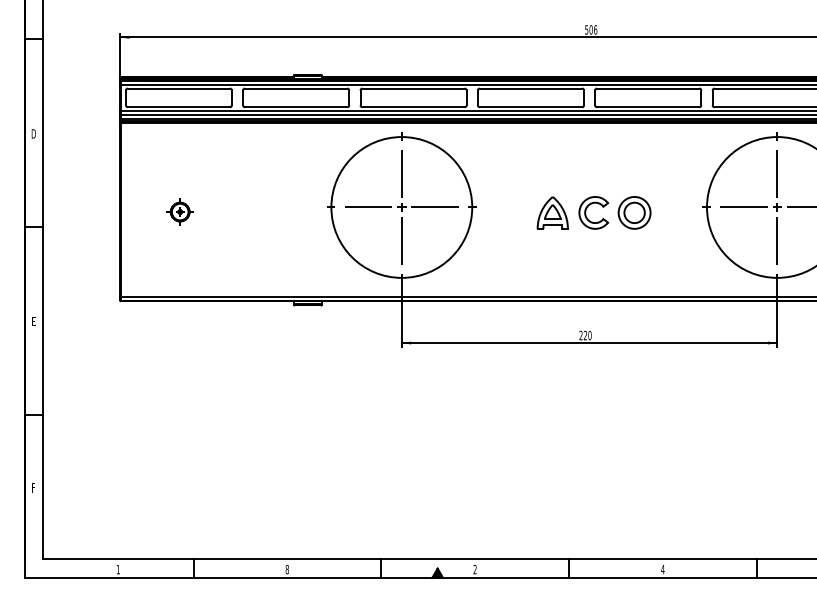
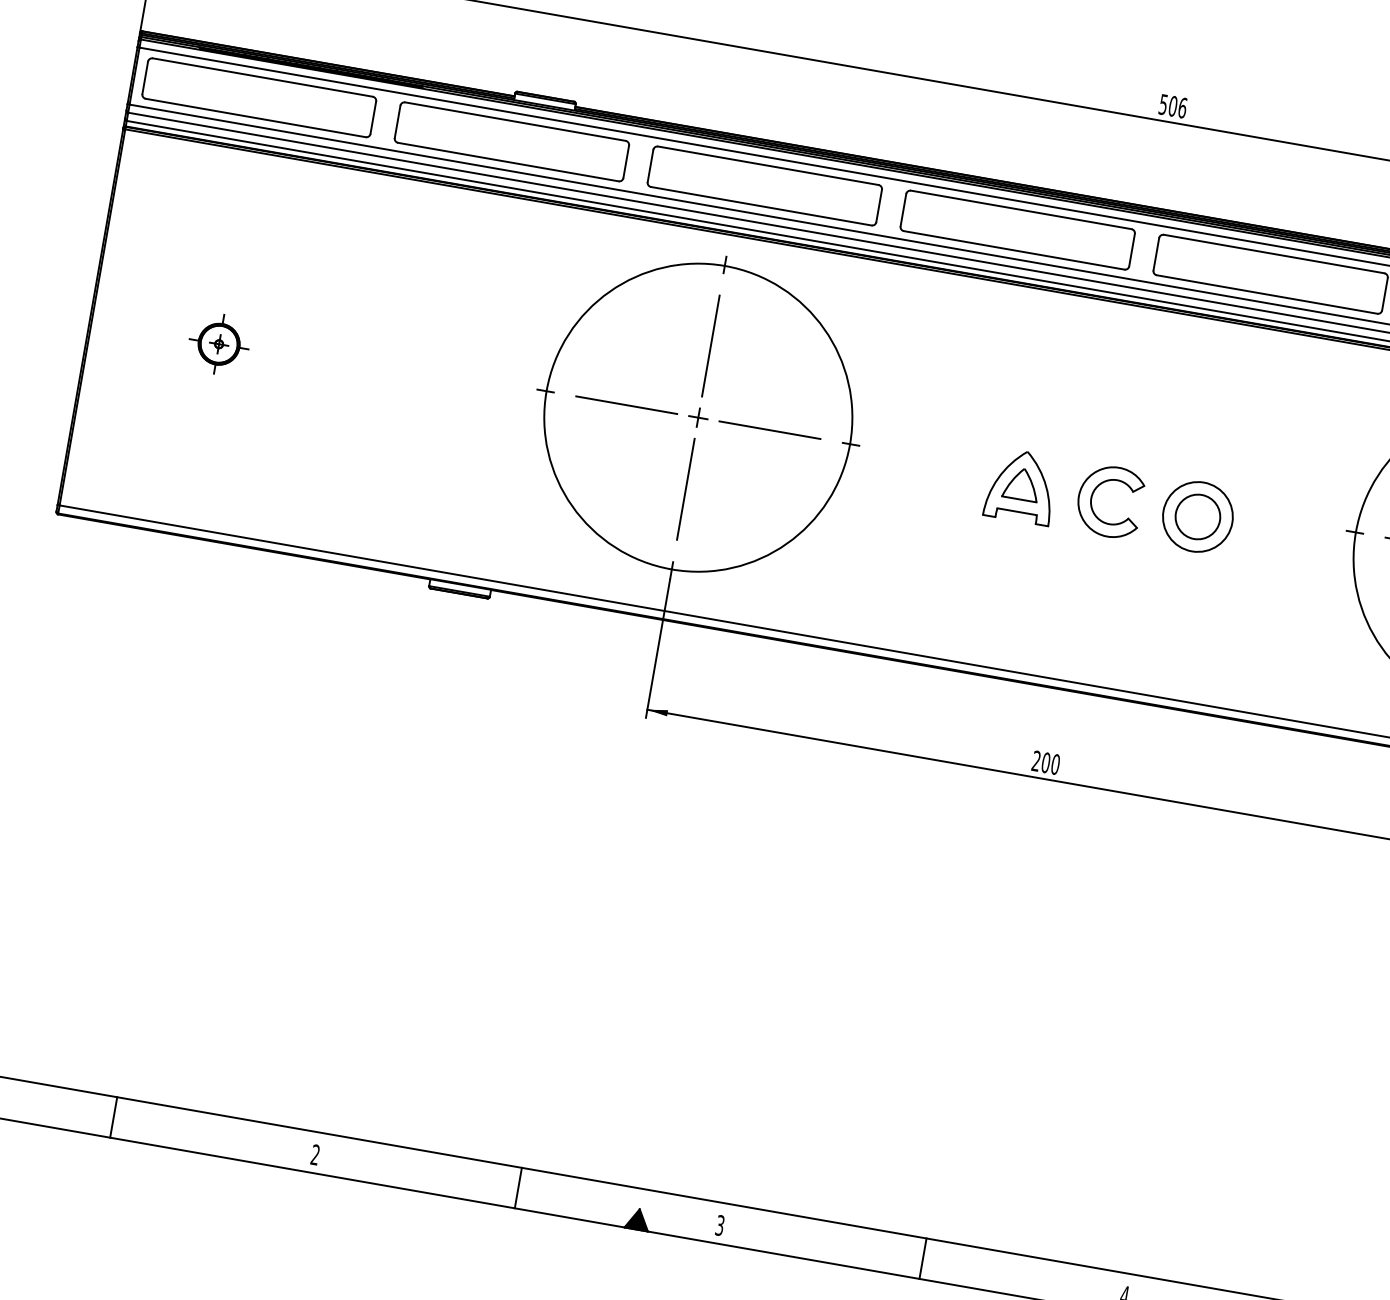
text: (585, 335) -> (1045, 762), 220 -> 200
text: (286, 569) -> (313, 1154), 8 -> 2
text: (474, 570) -> (718, 1227), 2 -> 3

